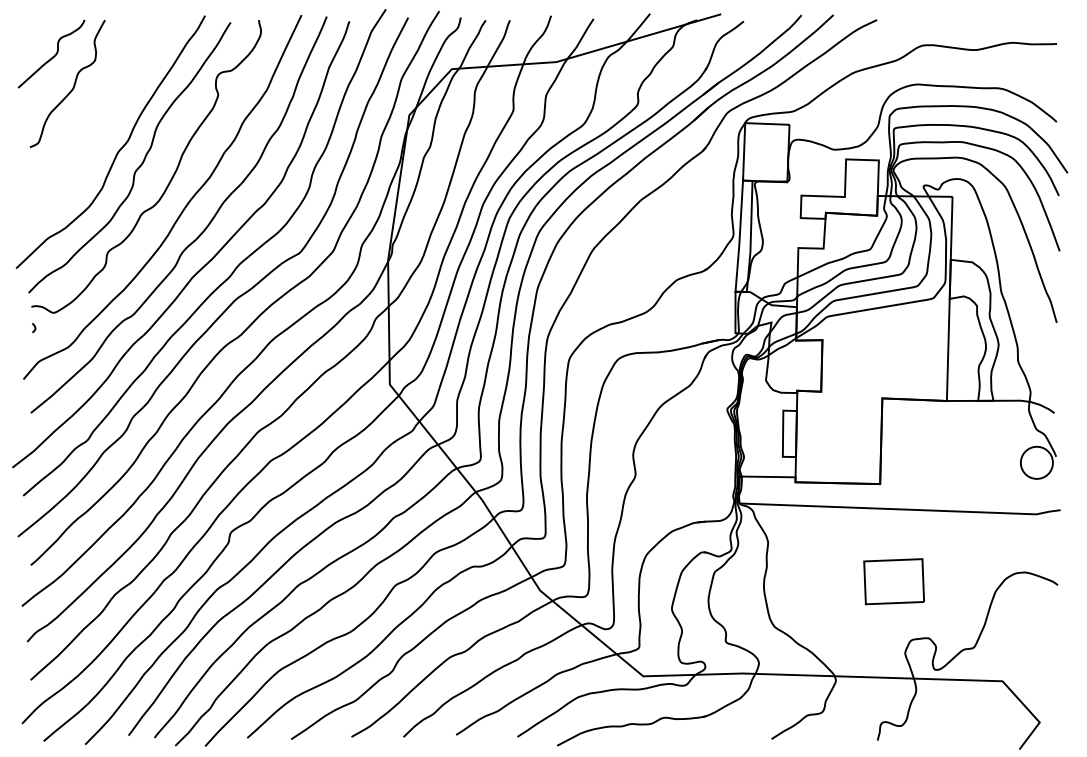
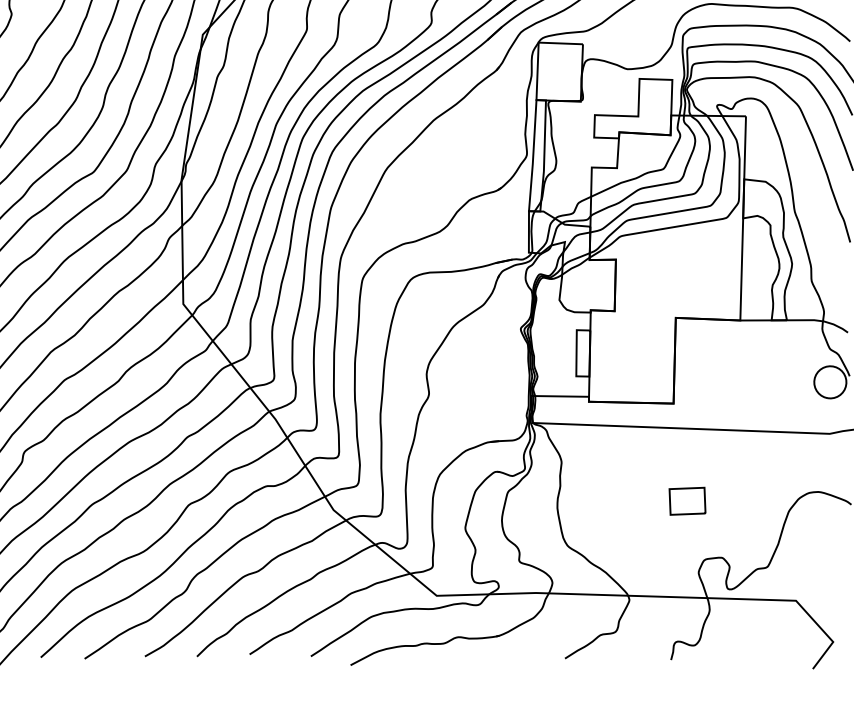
part: (893, 581) -> (686, 500), size x0.6

